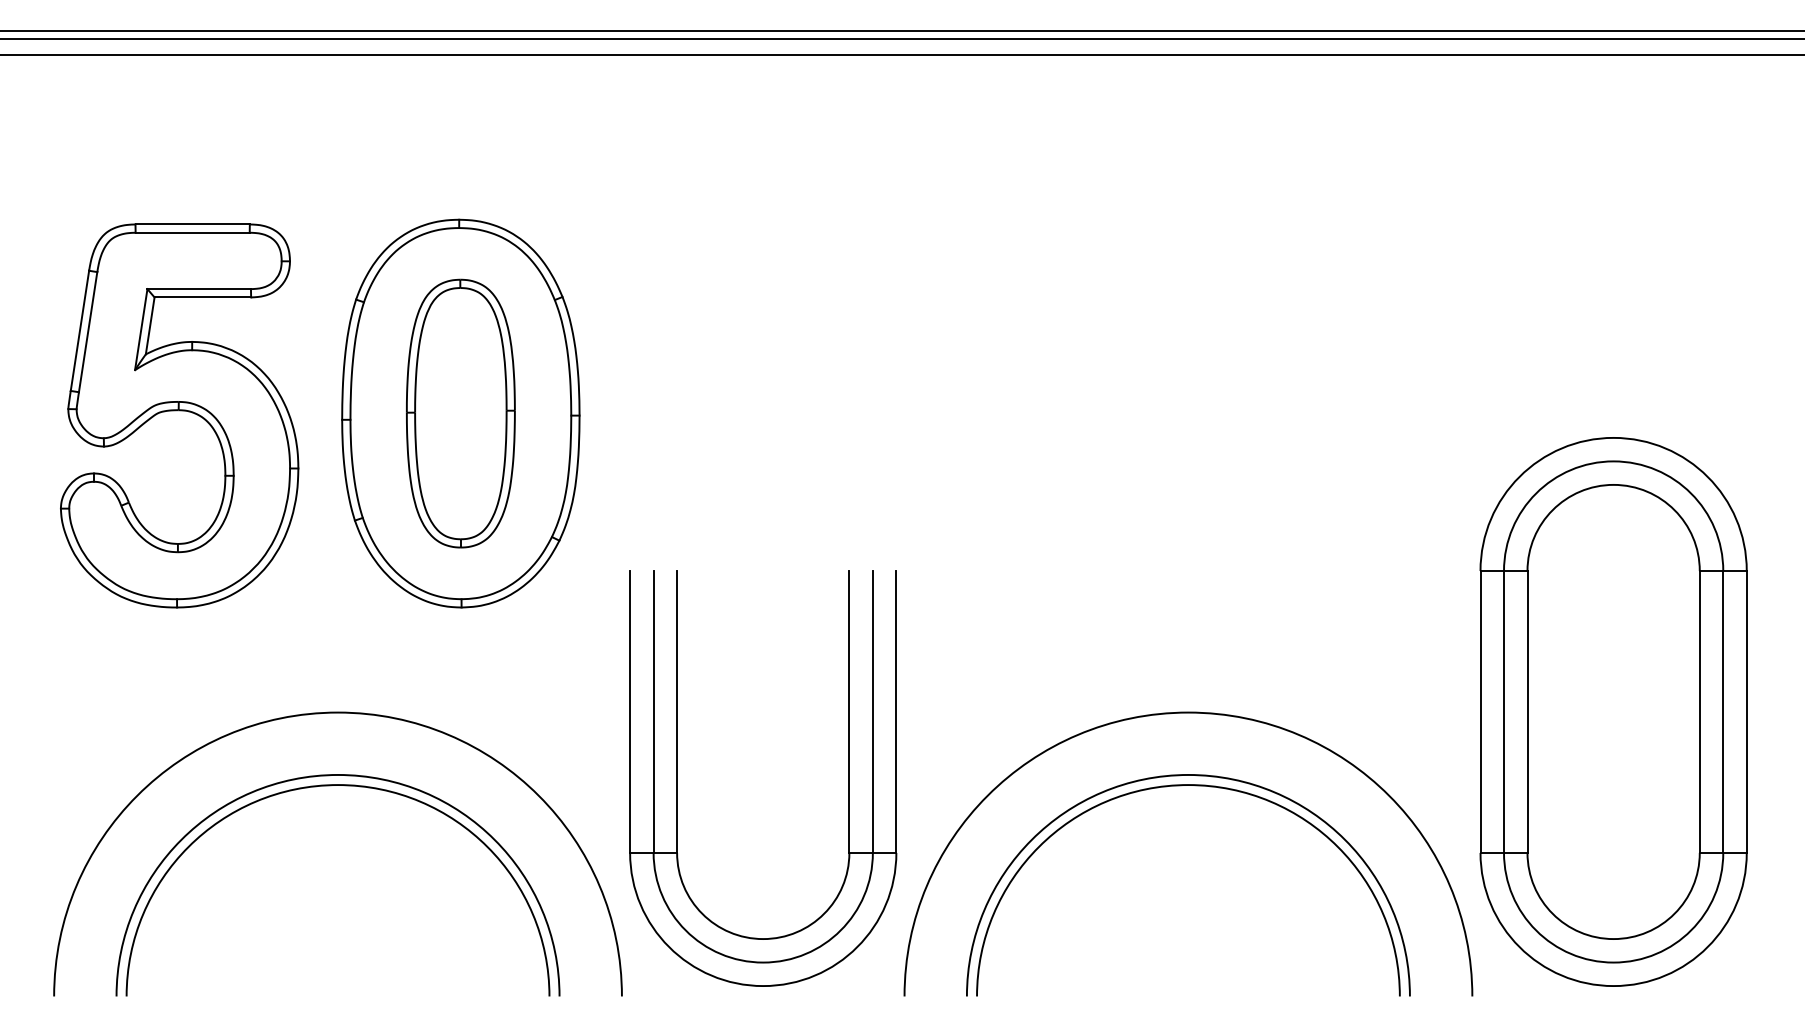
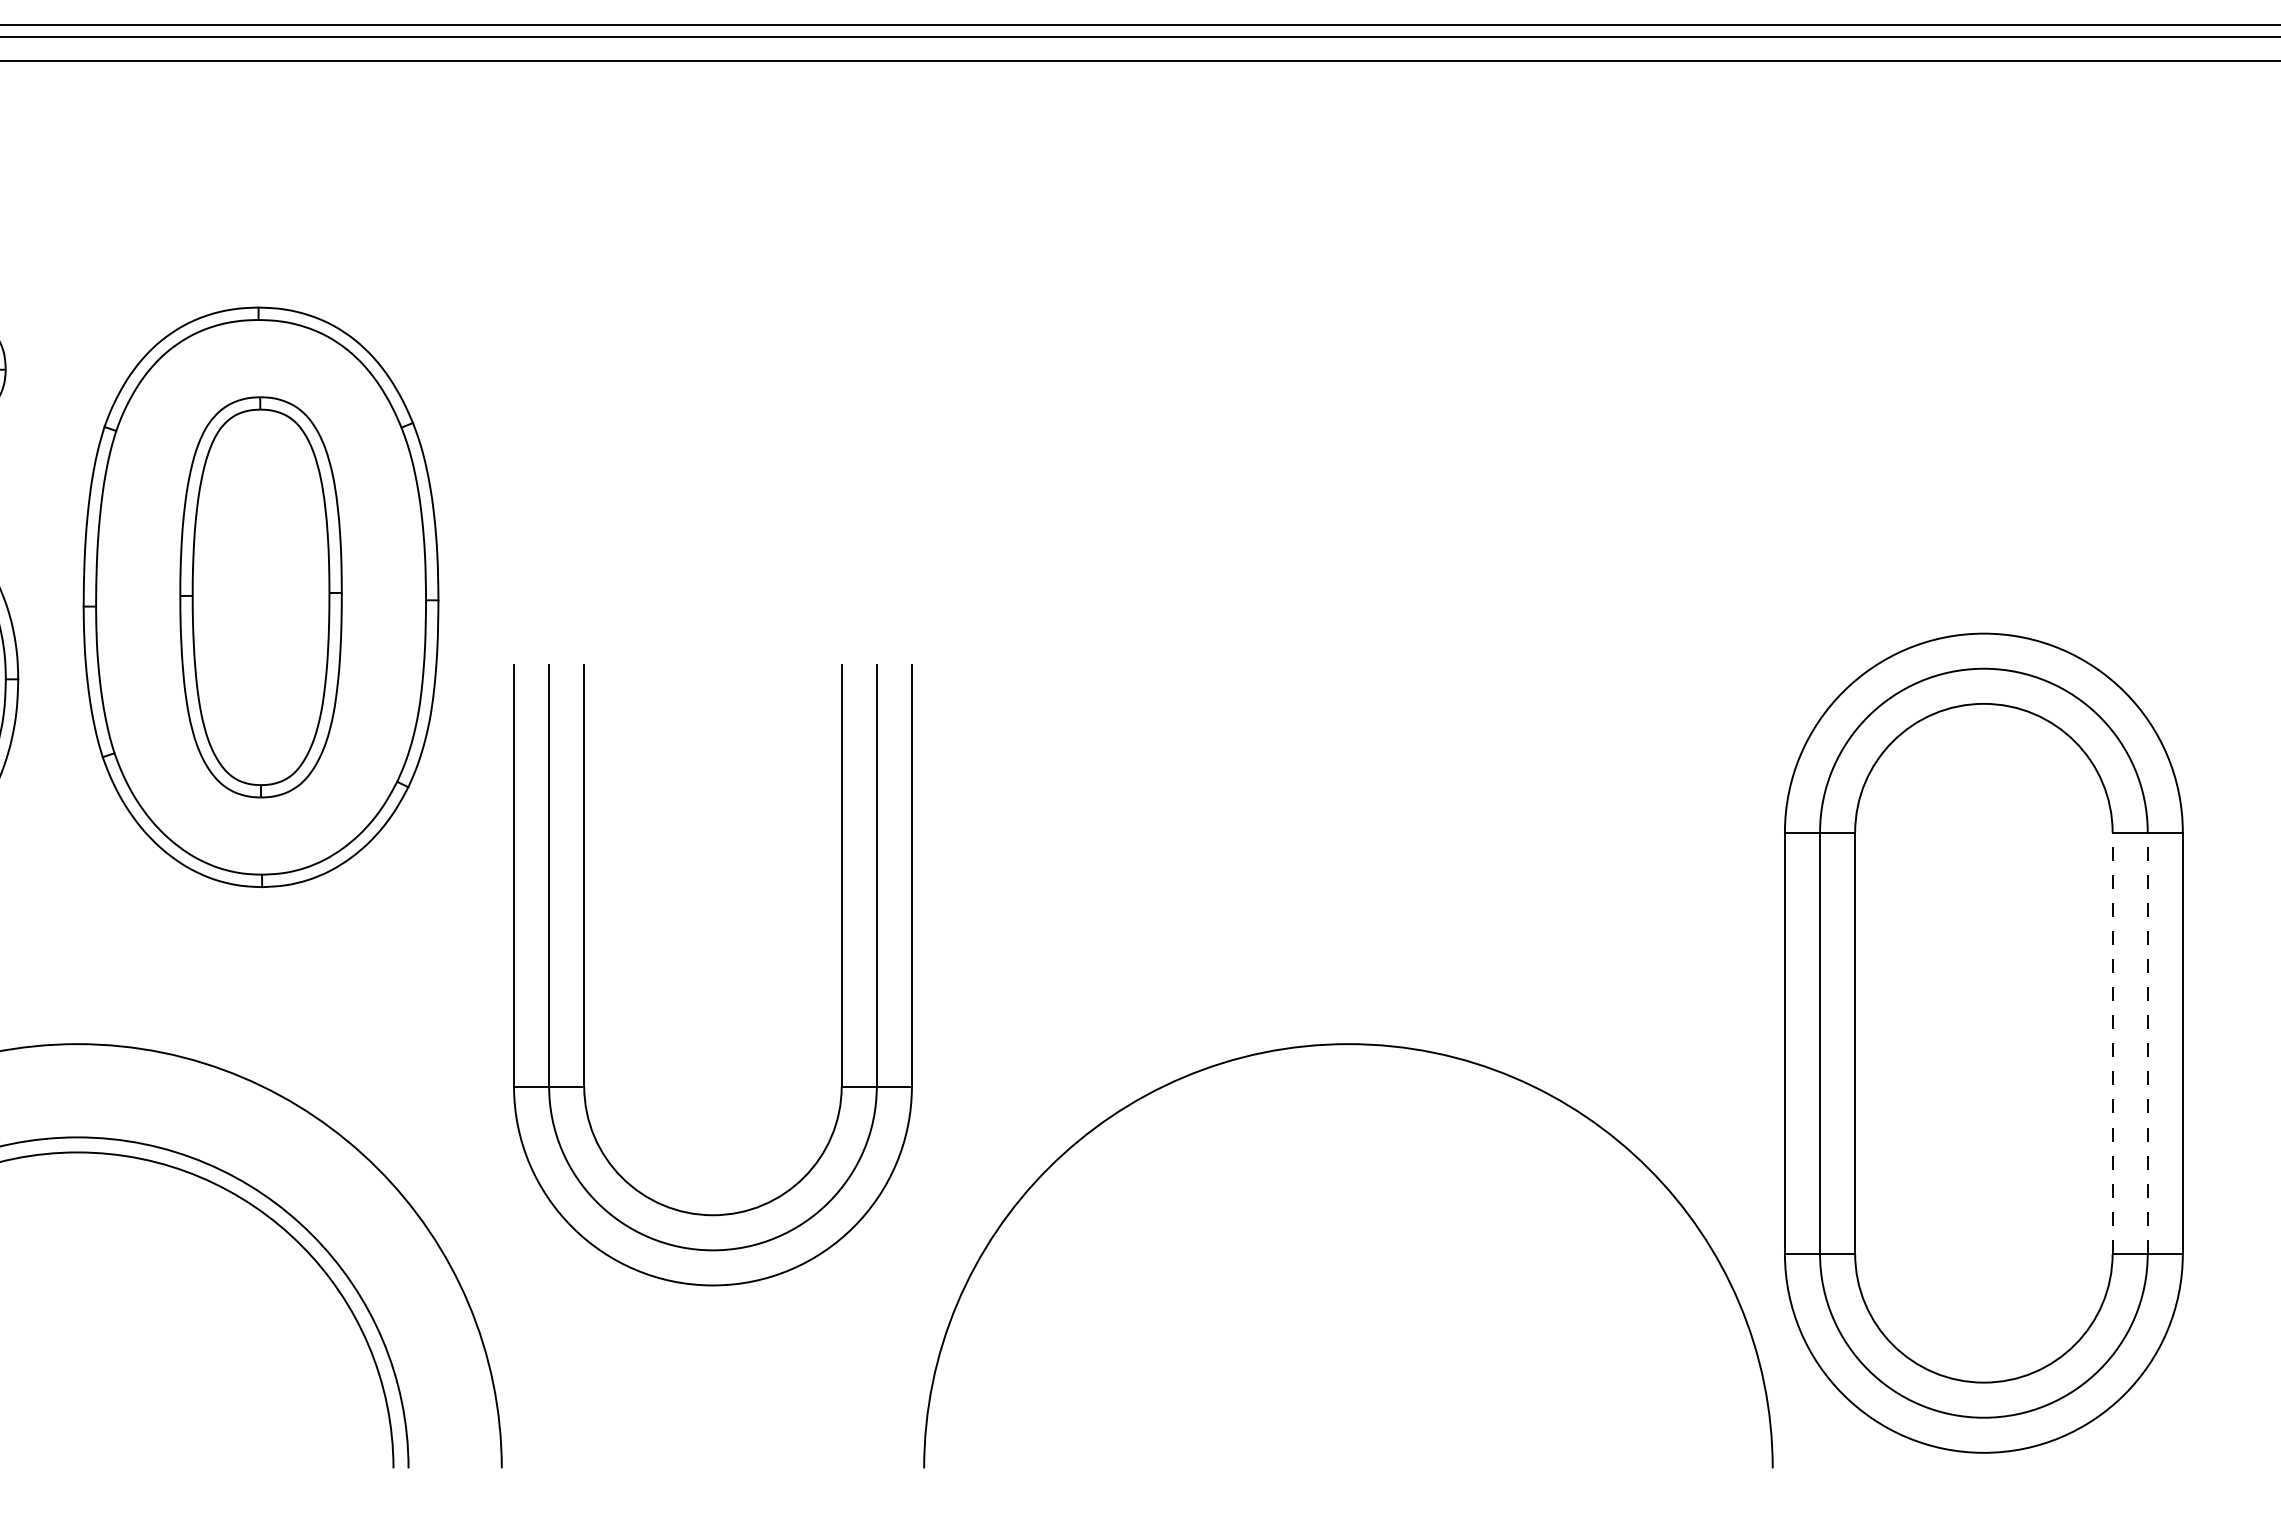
line: (1699, 711) -> (2112, 1042), solid -> dashed
line: (1723, 711) -> (2148, 1042), solid -> dashed
part: (848, 778) -> (840, 975), moved
part: (1181, 786) -> (1338, 1154), removed

